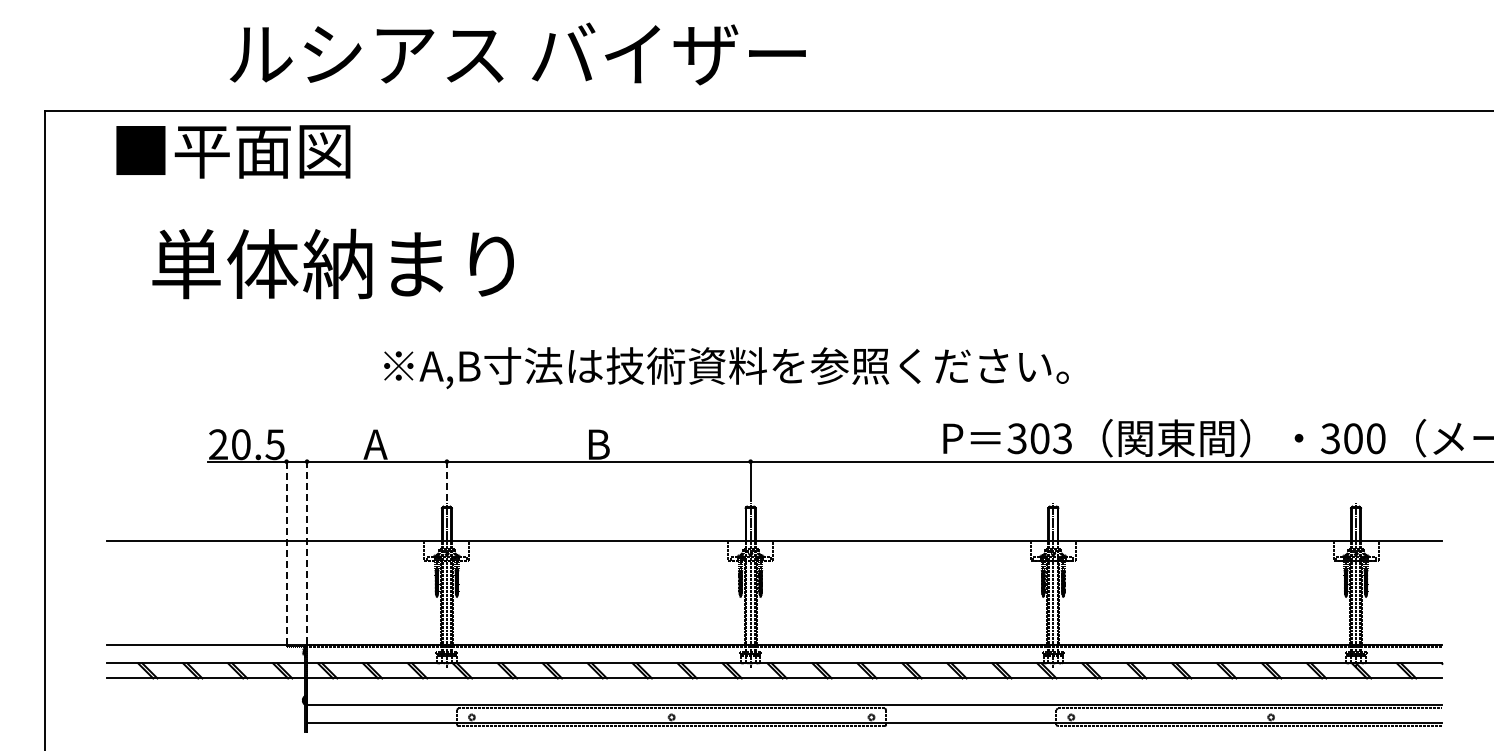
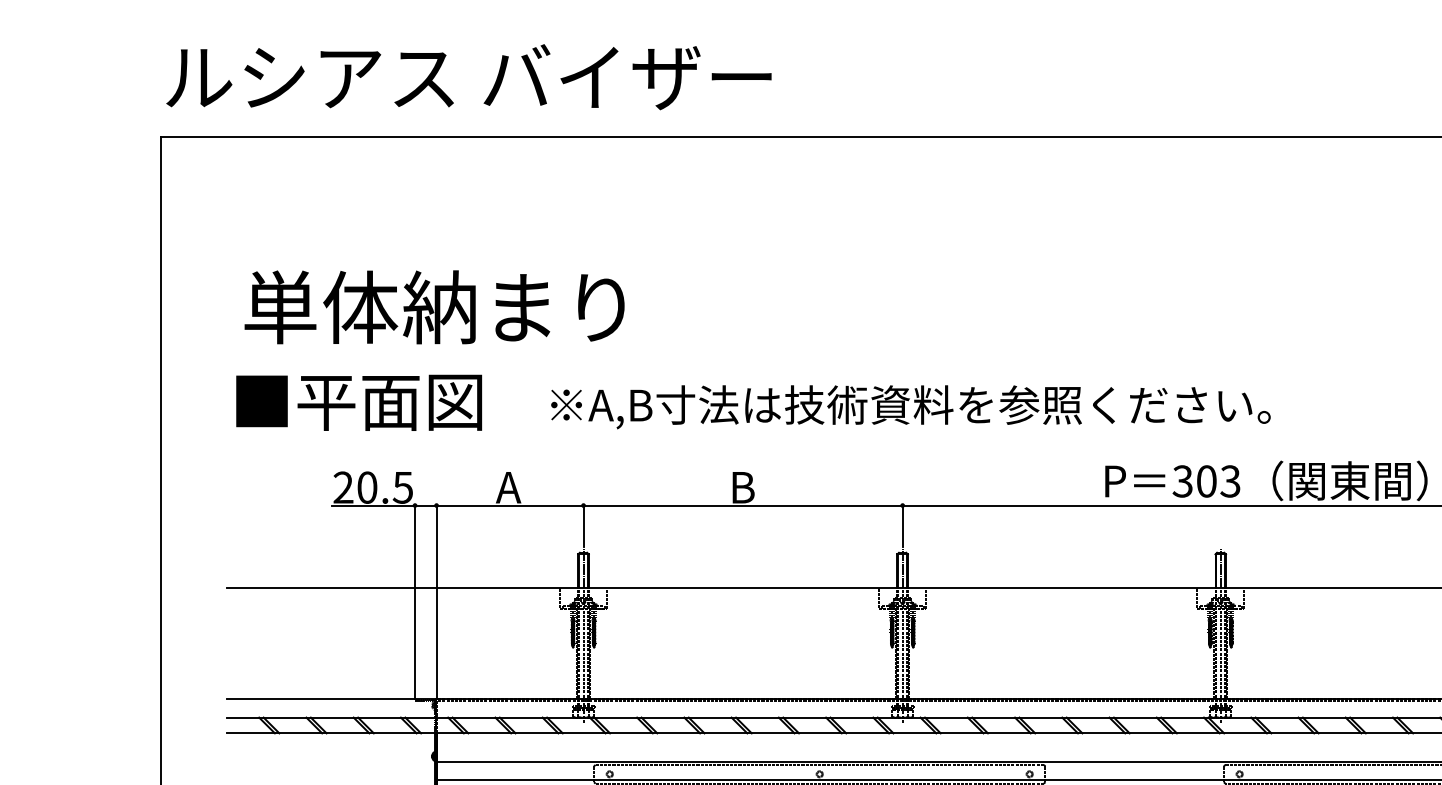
text: (517, 53) -> (468, 76), moved
text: (233, 151) -> (359, 402), moved
text: (332, 263) -> (433, 306), moved
text: (726, 368) -> (910, 407), moved
line: (446, 480) -> (583, 525), dashed -> solid
line: (286, 552) -> (414, 601), dashed -> solid
line: (307, 552) -> (437, 601), dashed -> solid

